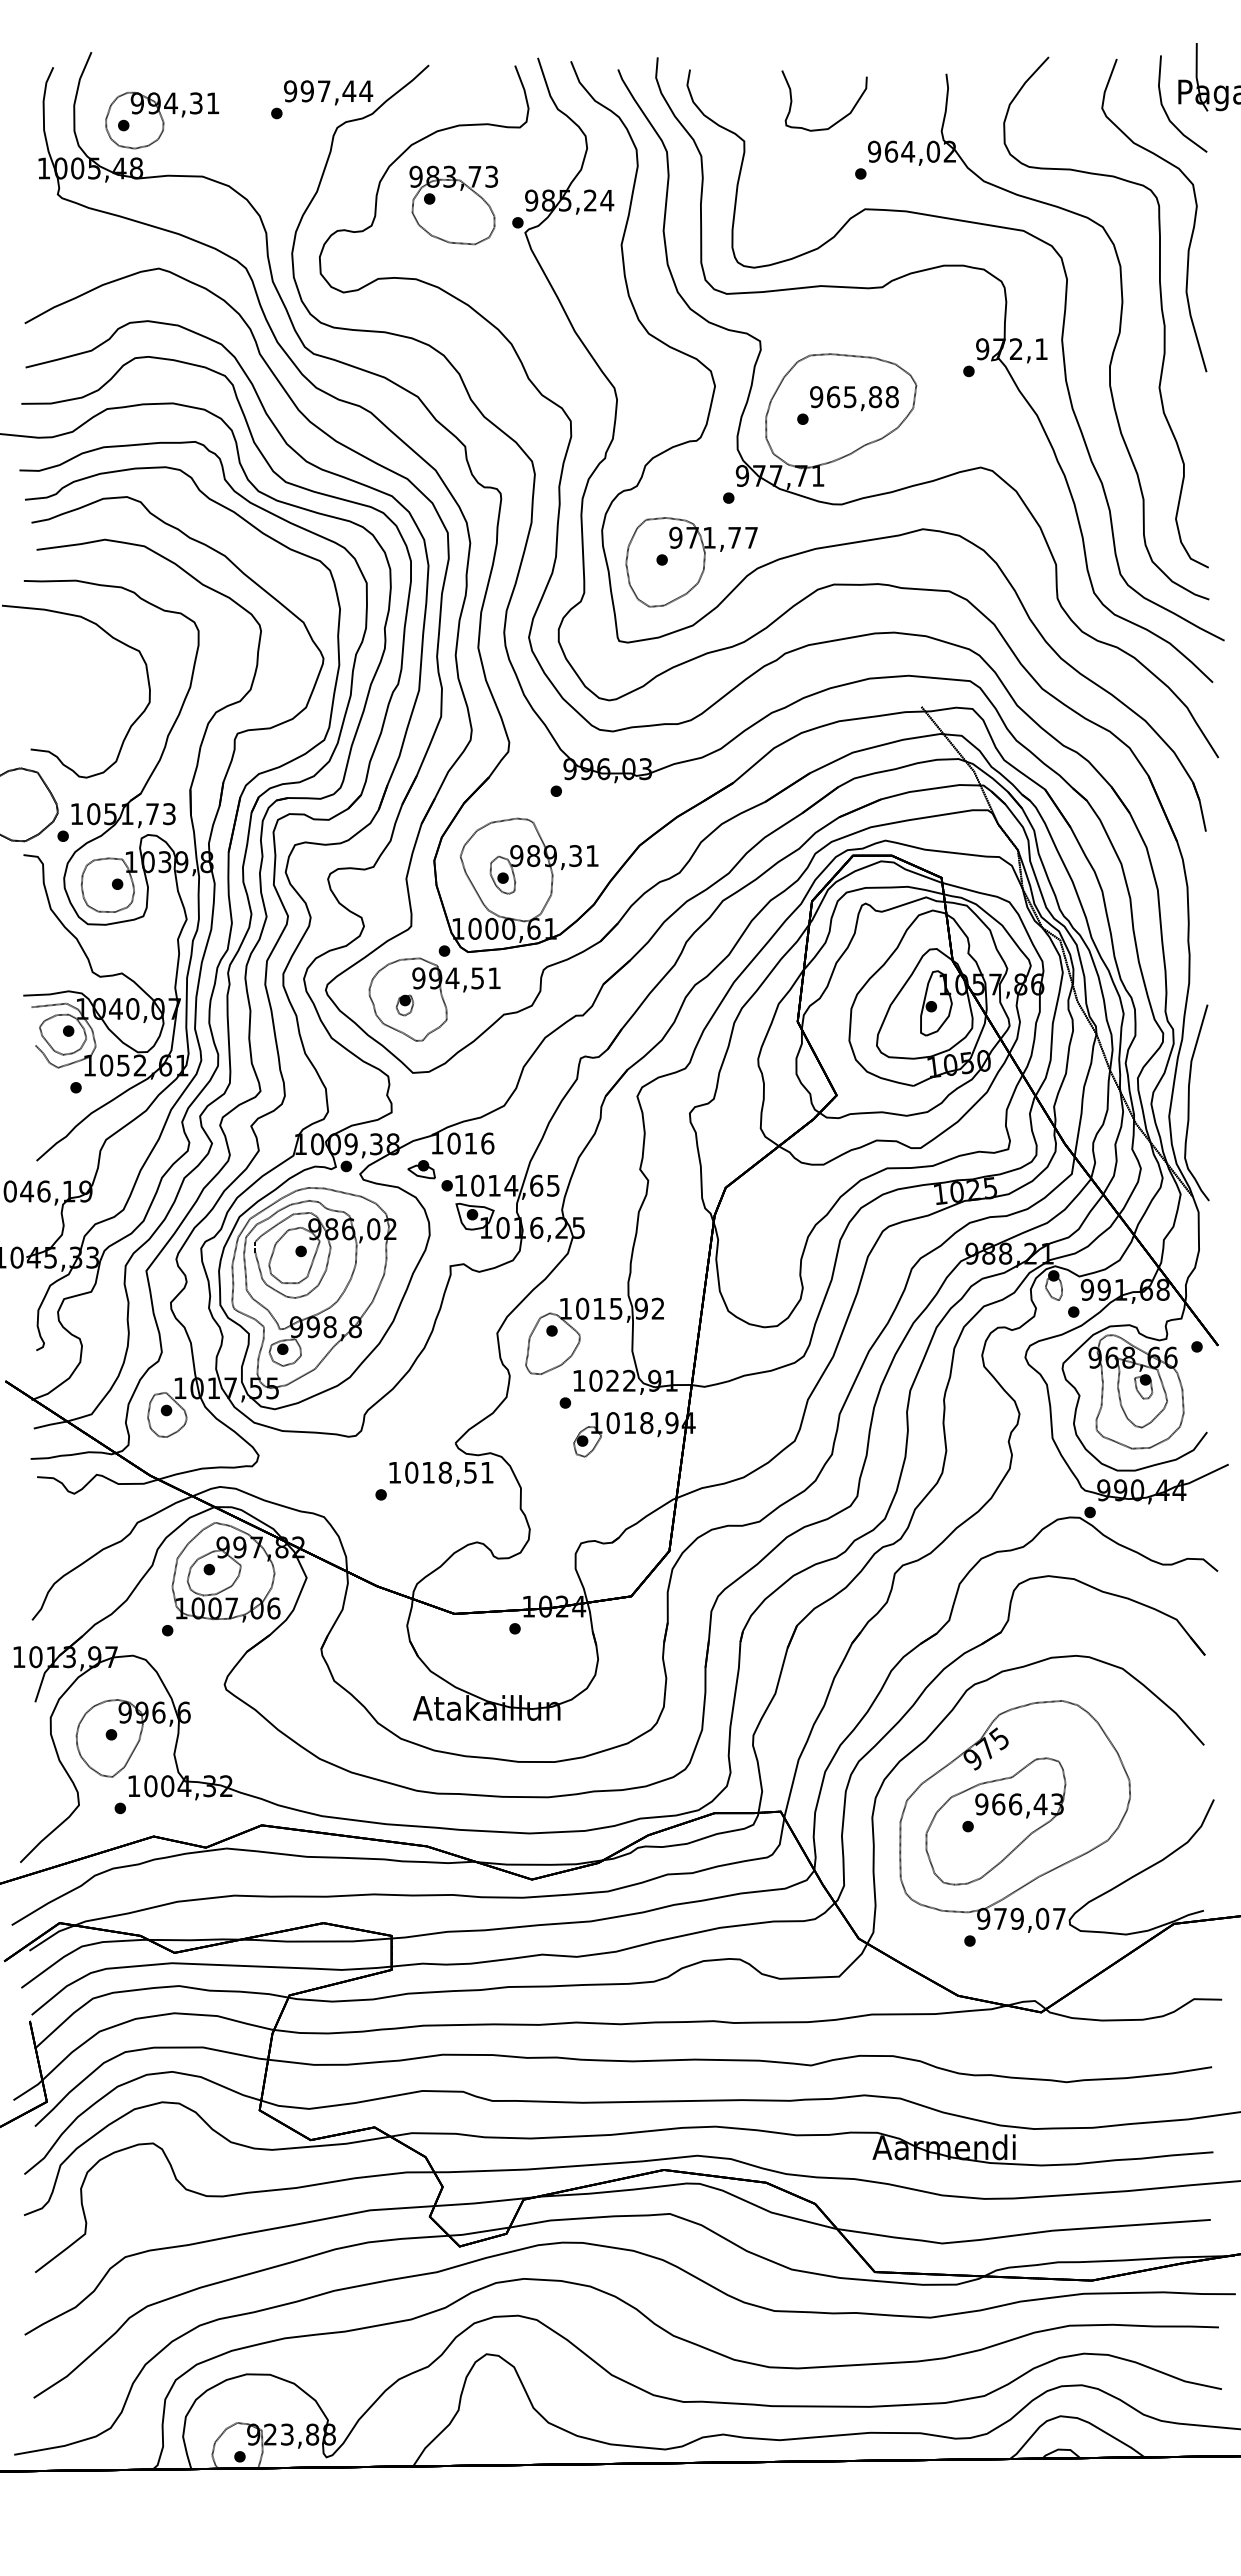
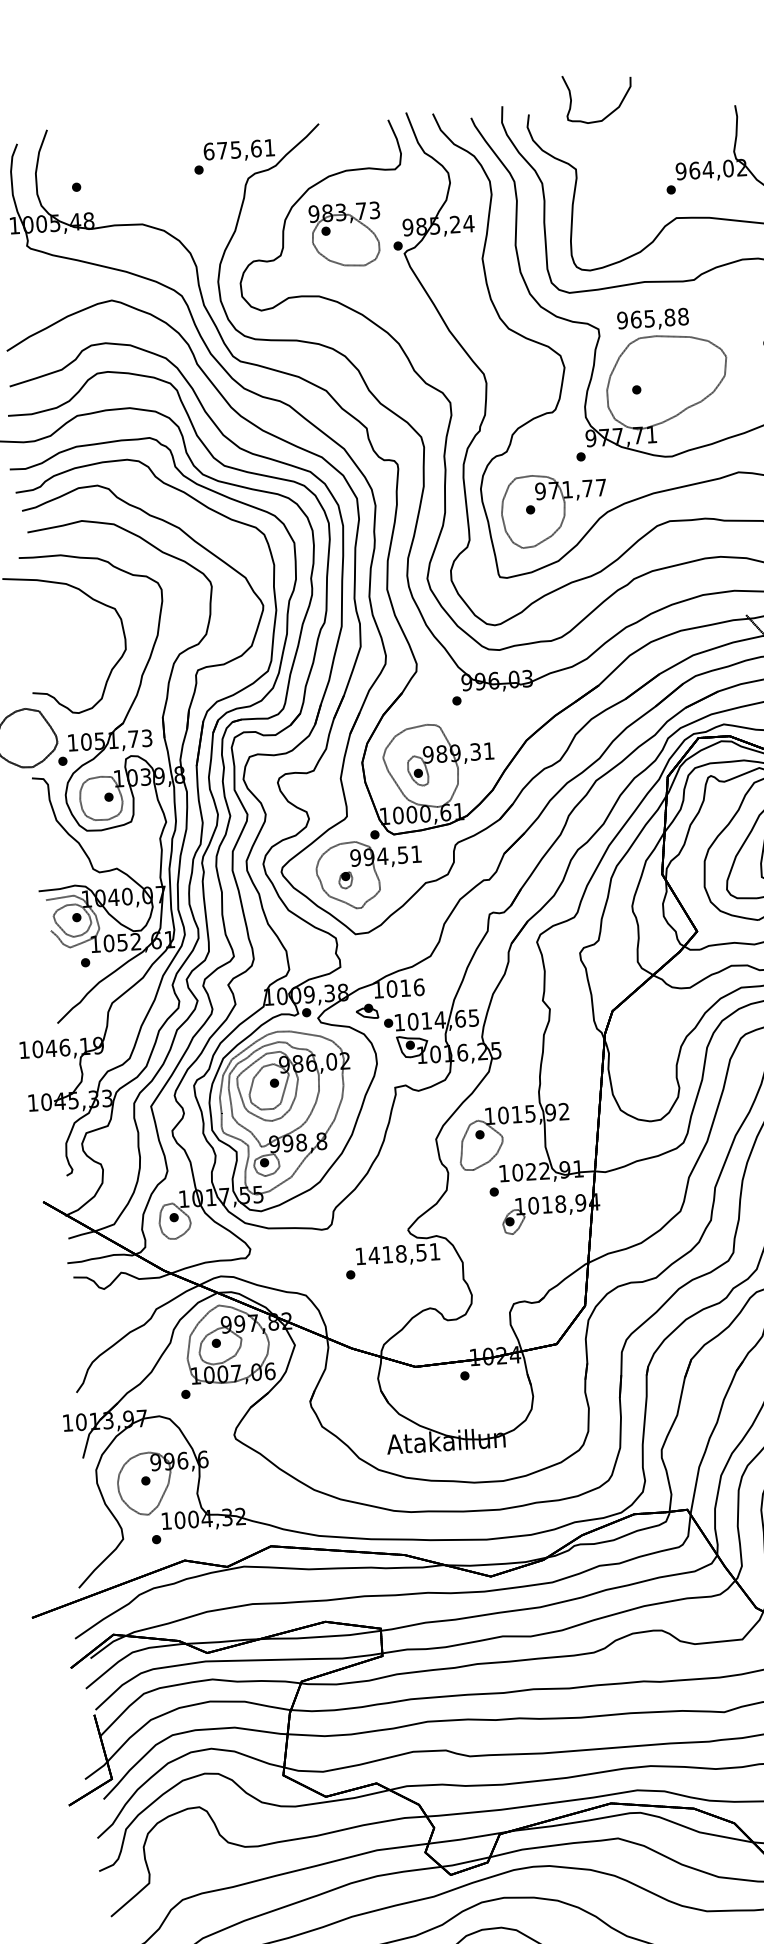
text: (328, 91) -> (239, 149), 997,44 -> 675,61
part: (162, 120) -> (107, 181), removed
curve: (836, 121) -> (608, 114), moved
text: (854, 398) -> (653, 319), moved
text: (411, 1472) -> (374, 1255), 1018,51 -> 1418,51

